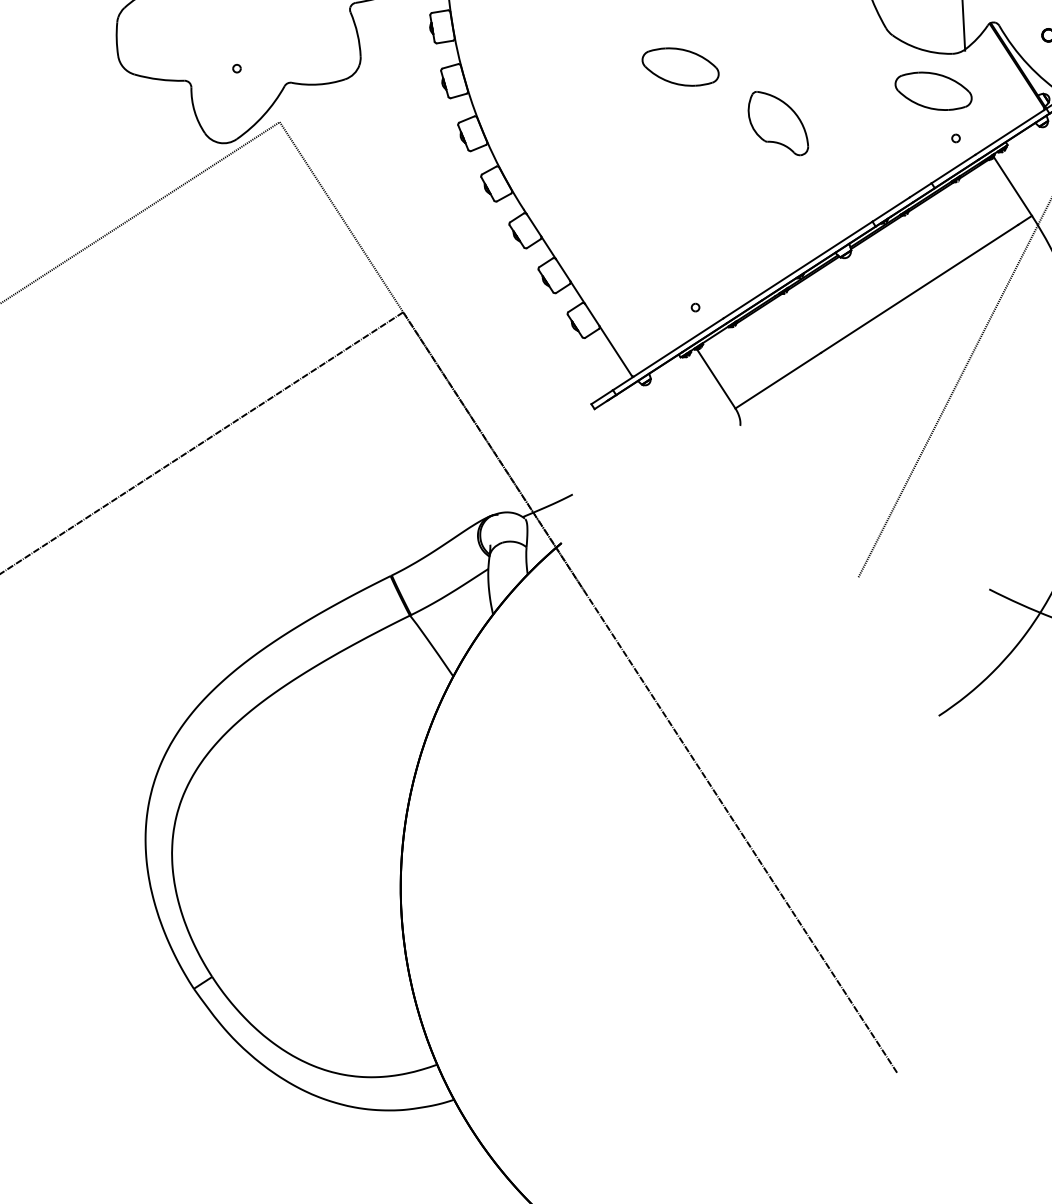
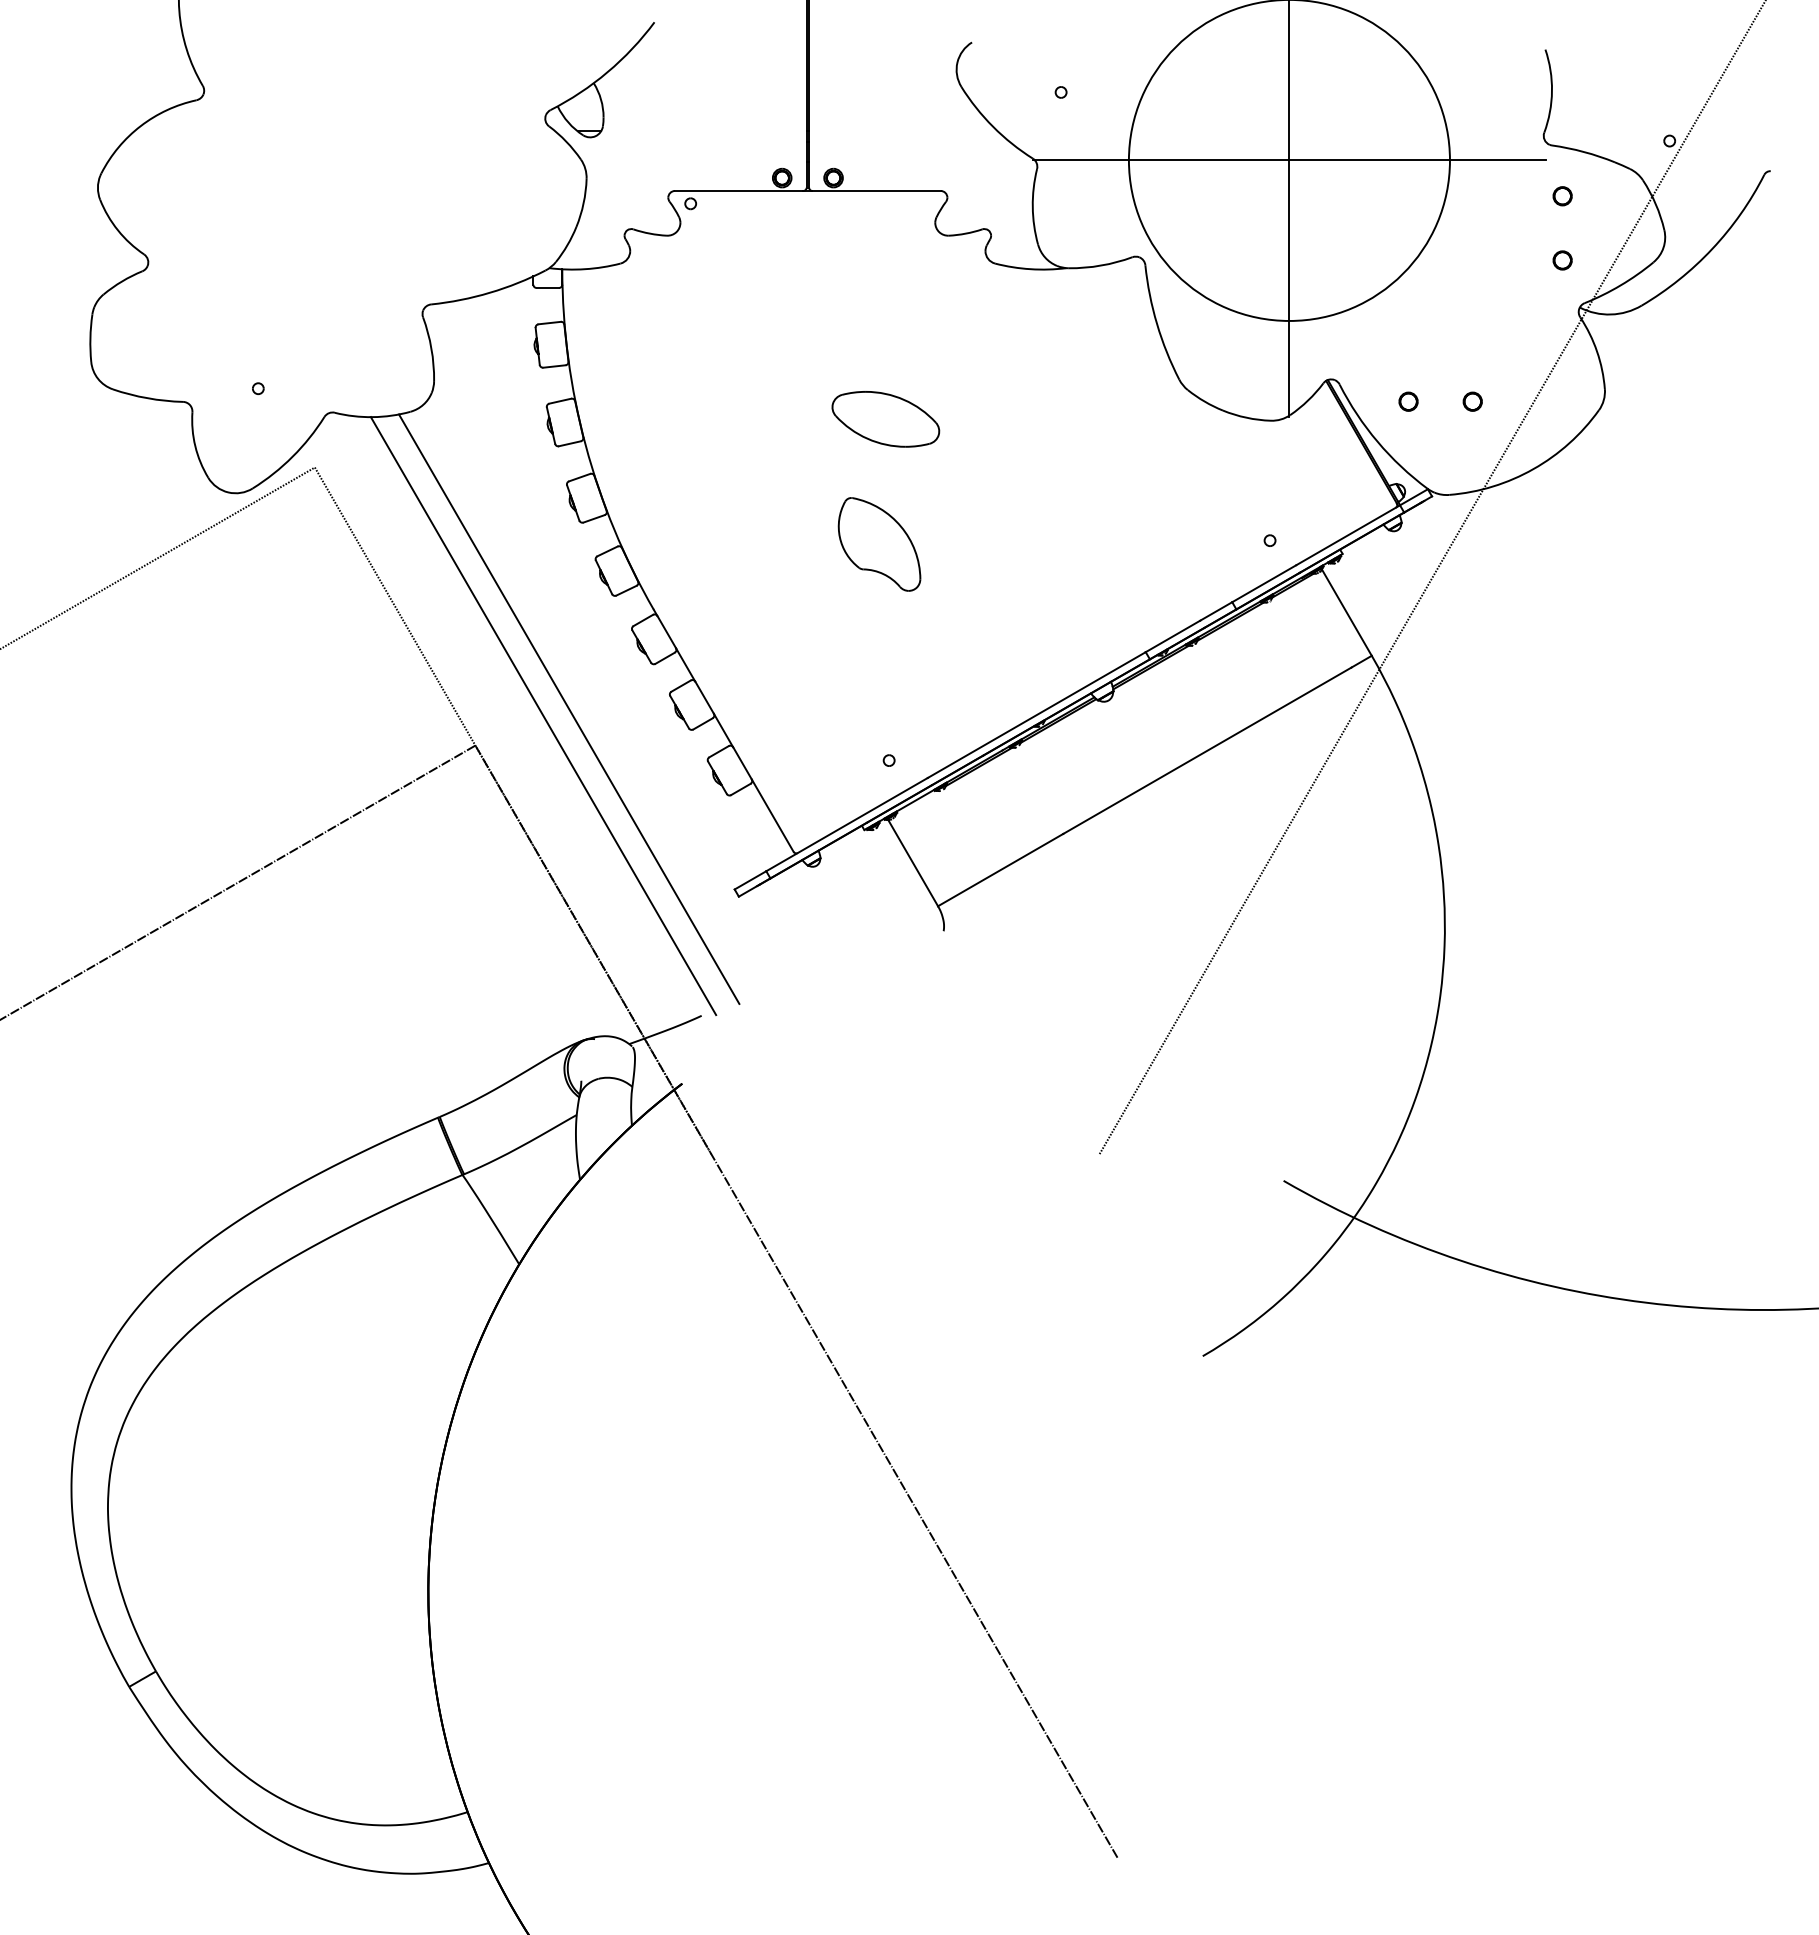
part: (933, 91) -> (1241, 472), removed
part: (778, 123) -> (879, 544), moved
line: (468, 282) -> (569, 708), added
line: (450, 289) -> (543, 716), added

